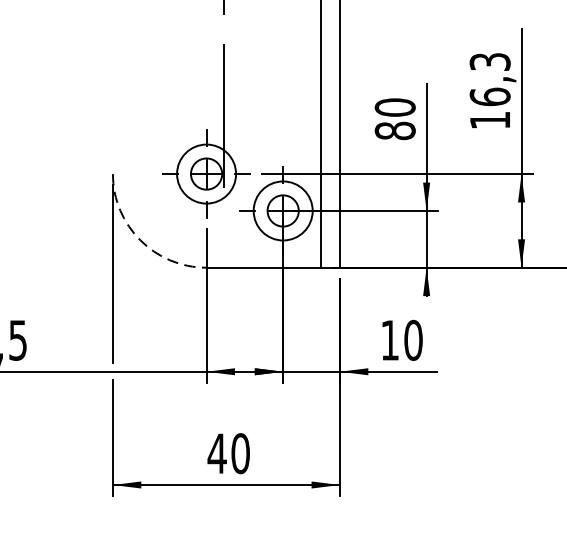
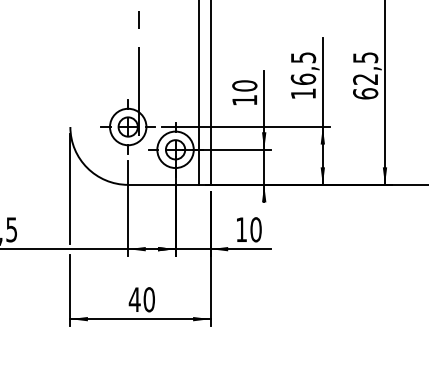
text: (488, 61) -> (302, 57), 16,3 -> 16,5
text: (394, 129) -> (244, 99), 80 -> 10
arc: (140, 239) -> (87, 167), dashed -> solid

